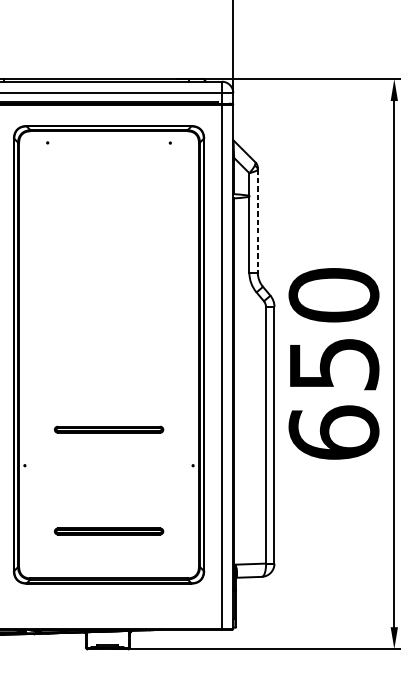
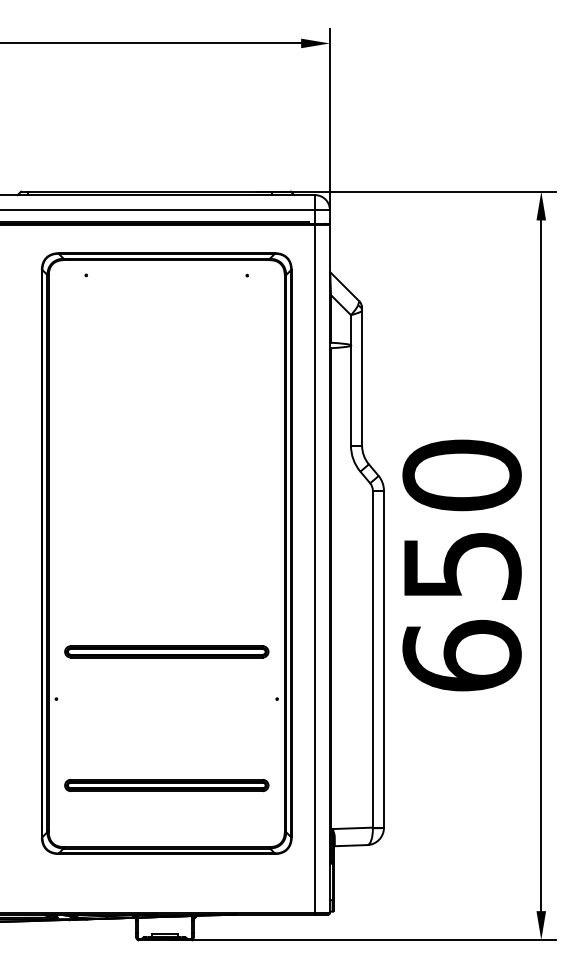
line: (258, 221) -> (362, 378), dashed -> solid
part: (108, 429) -> (166, 651), size x1.43
part: (108, 531) -> (166, 785), size x1.43

